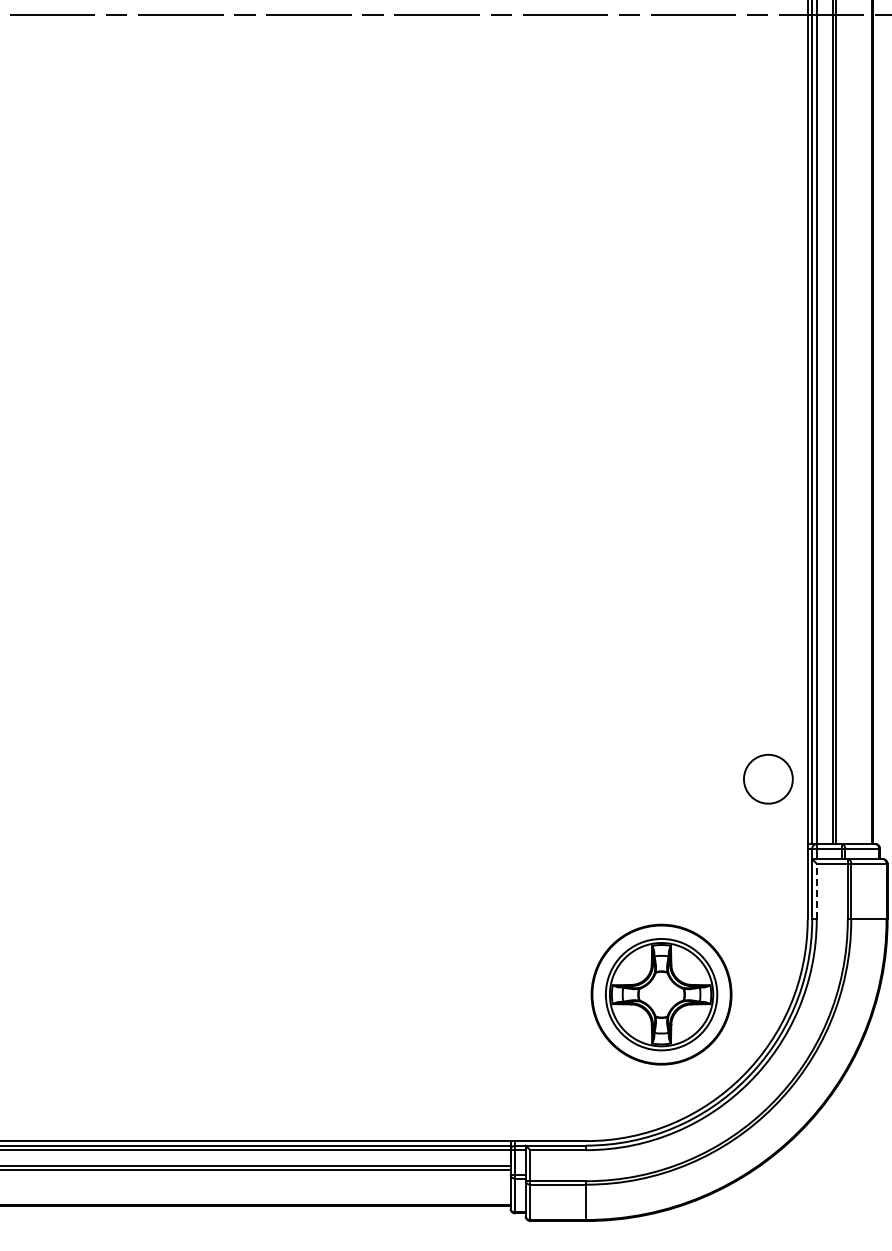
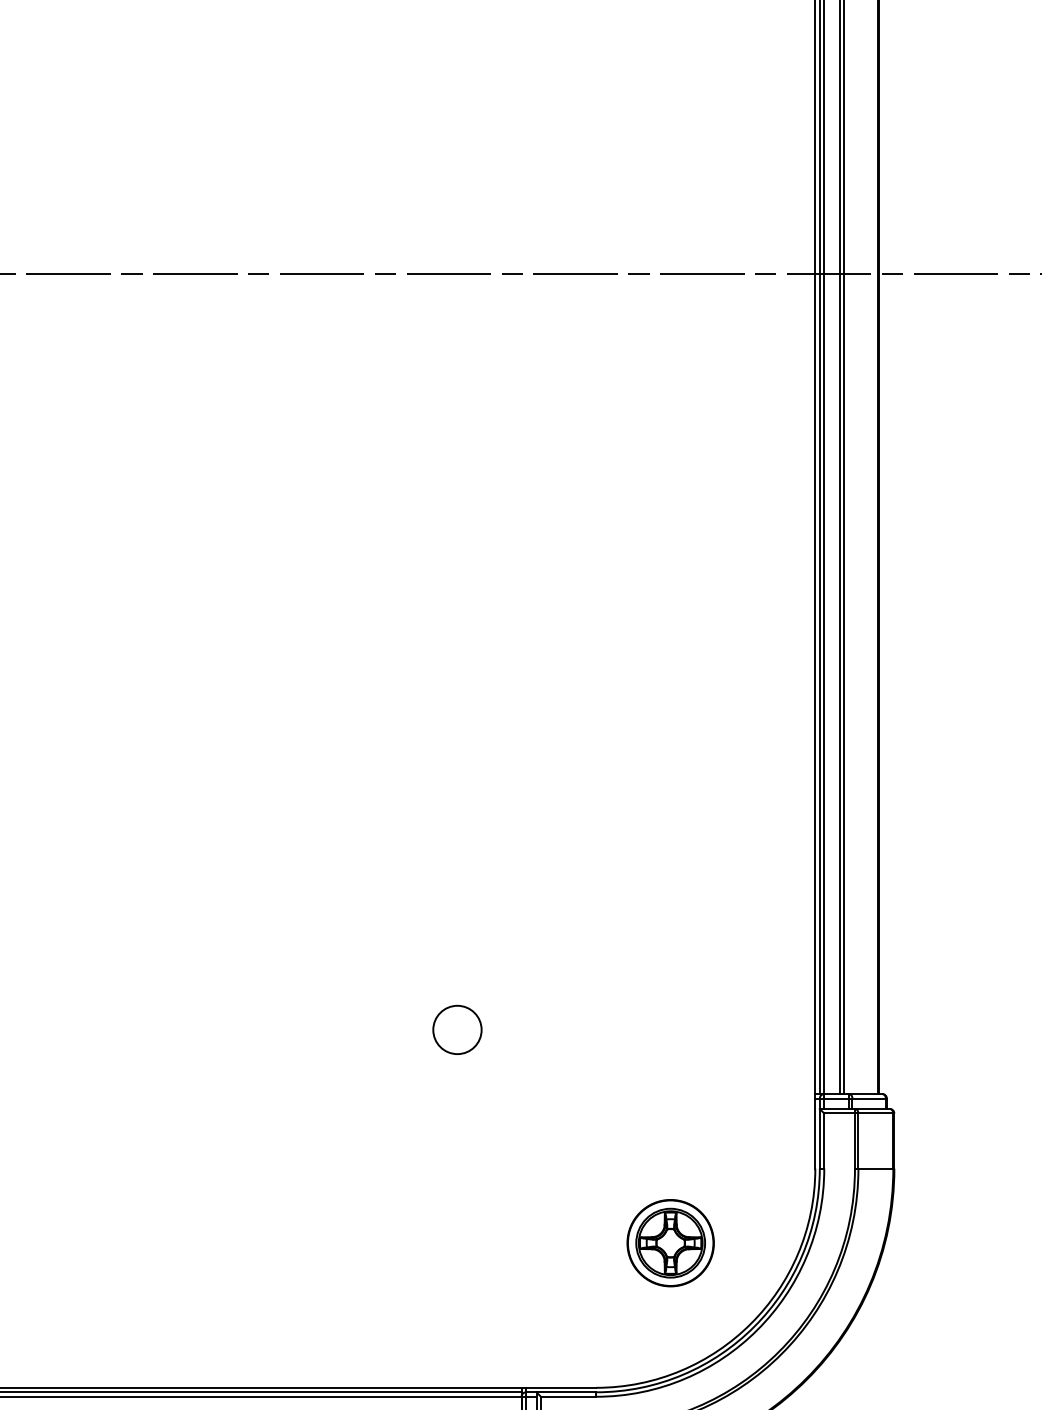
circle: (768, 778) -> (457, 1029), moved
line: (816, 892) -> (824, 1141), dashed -> solid
part: (661, 995) -> (670, 1243), size x0.62

